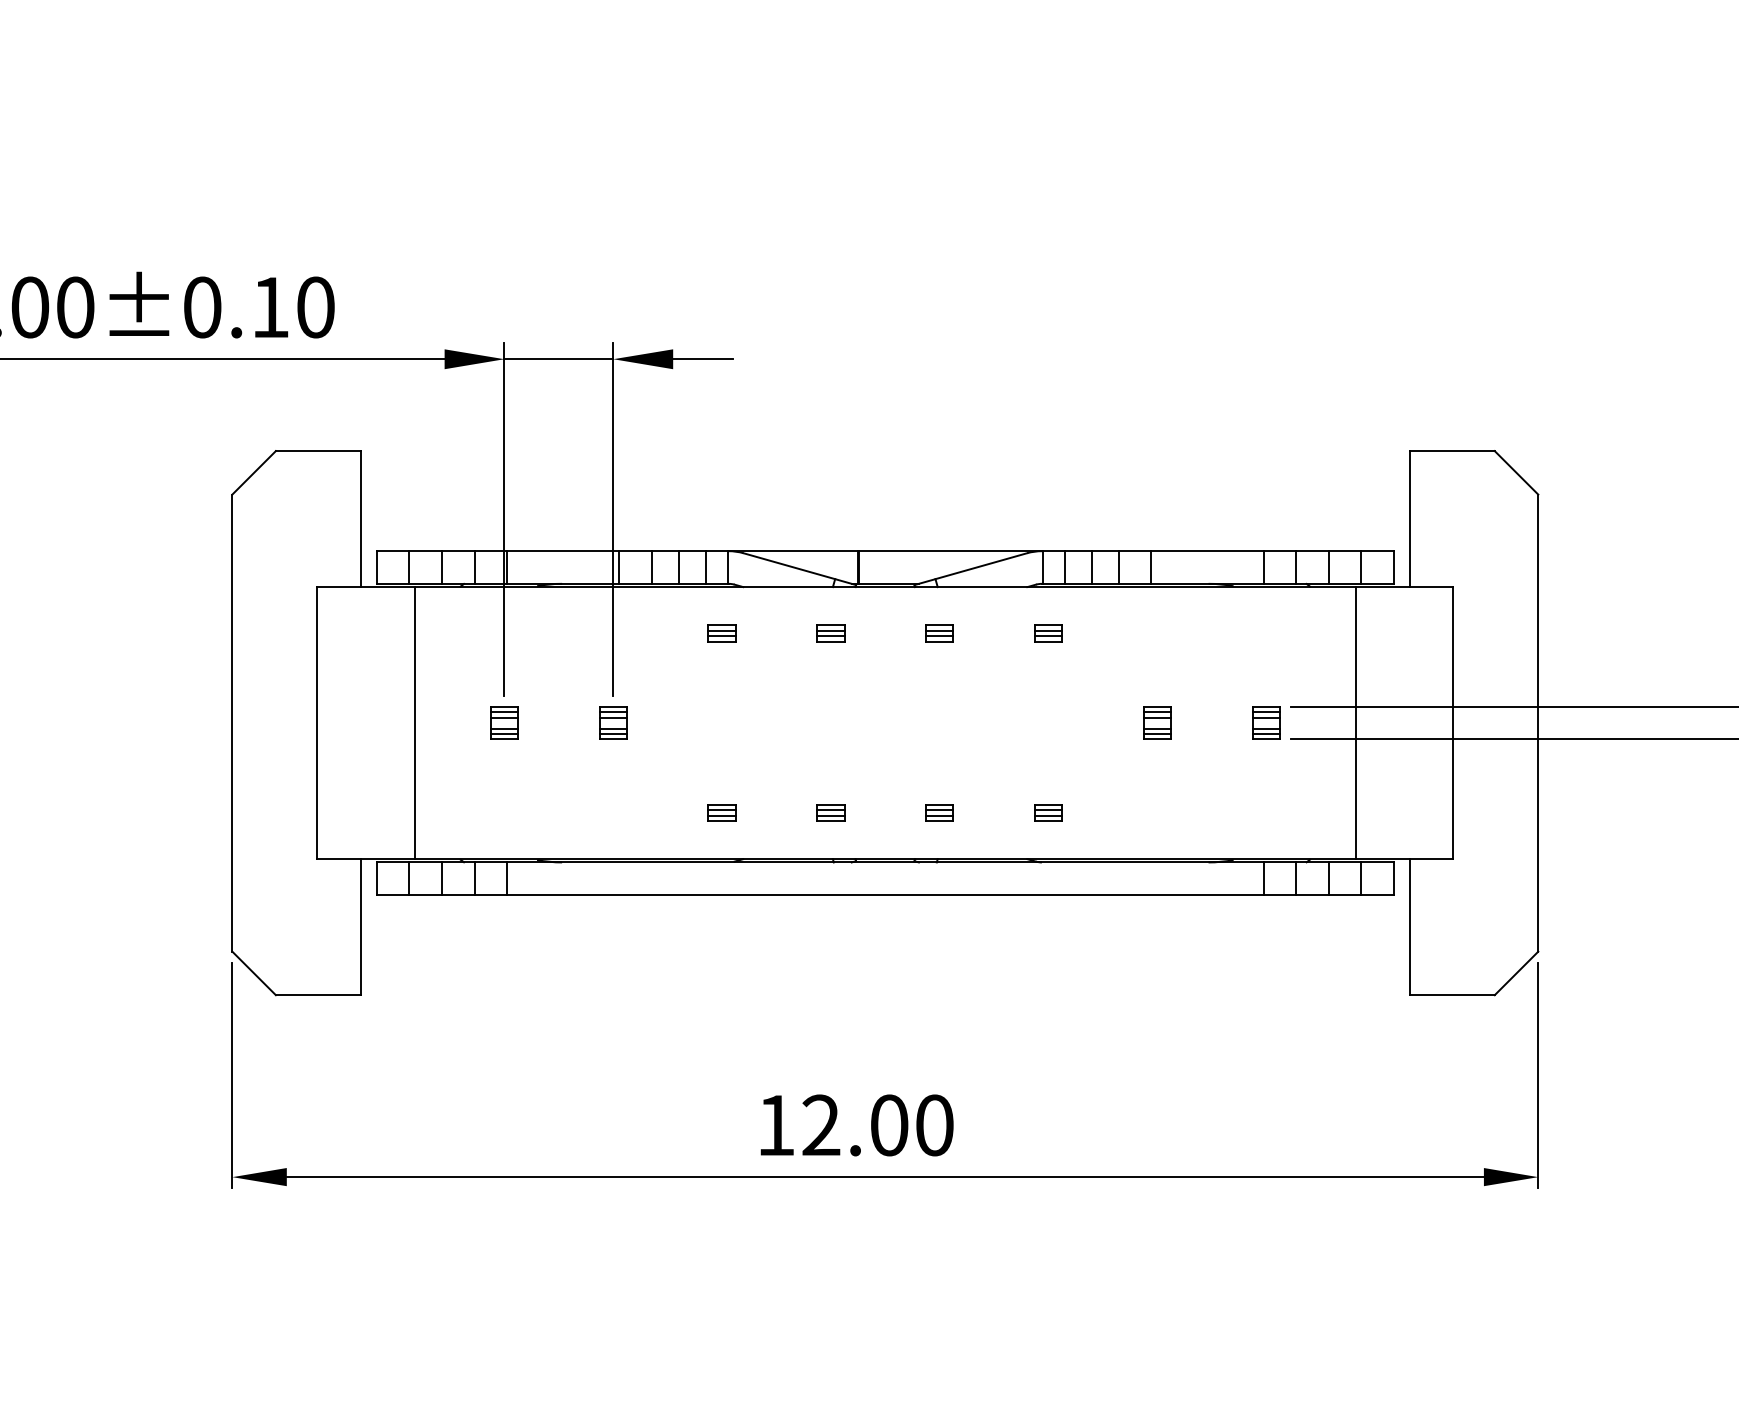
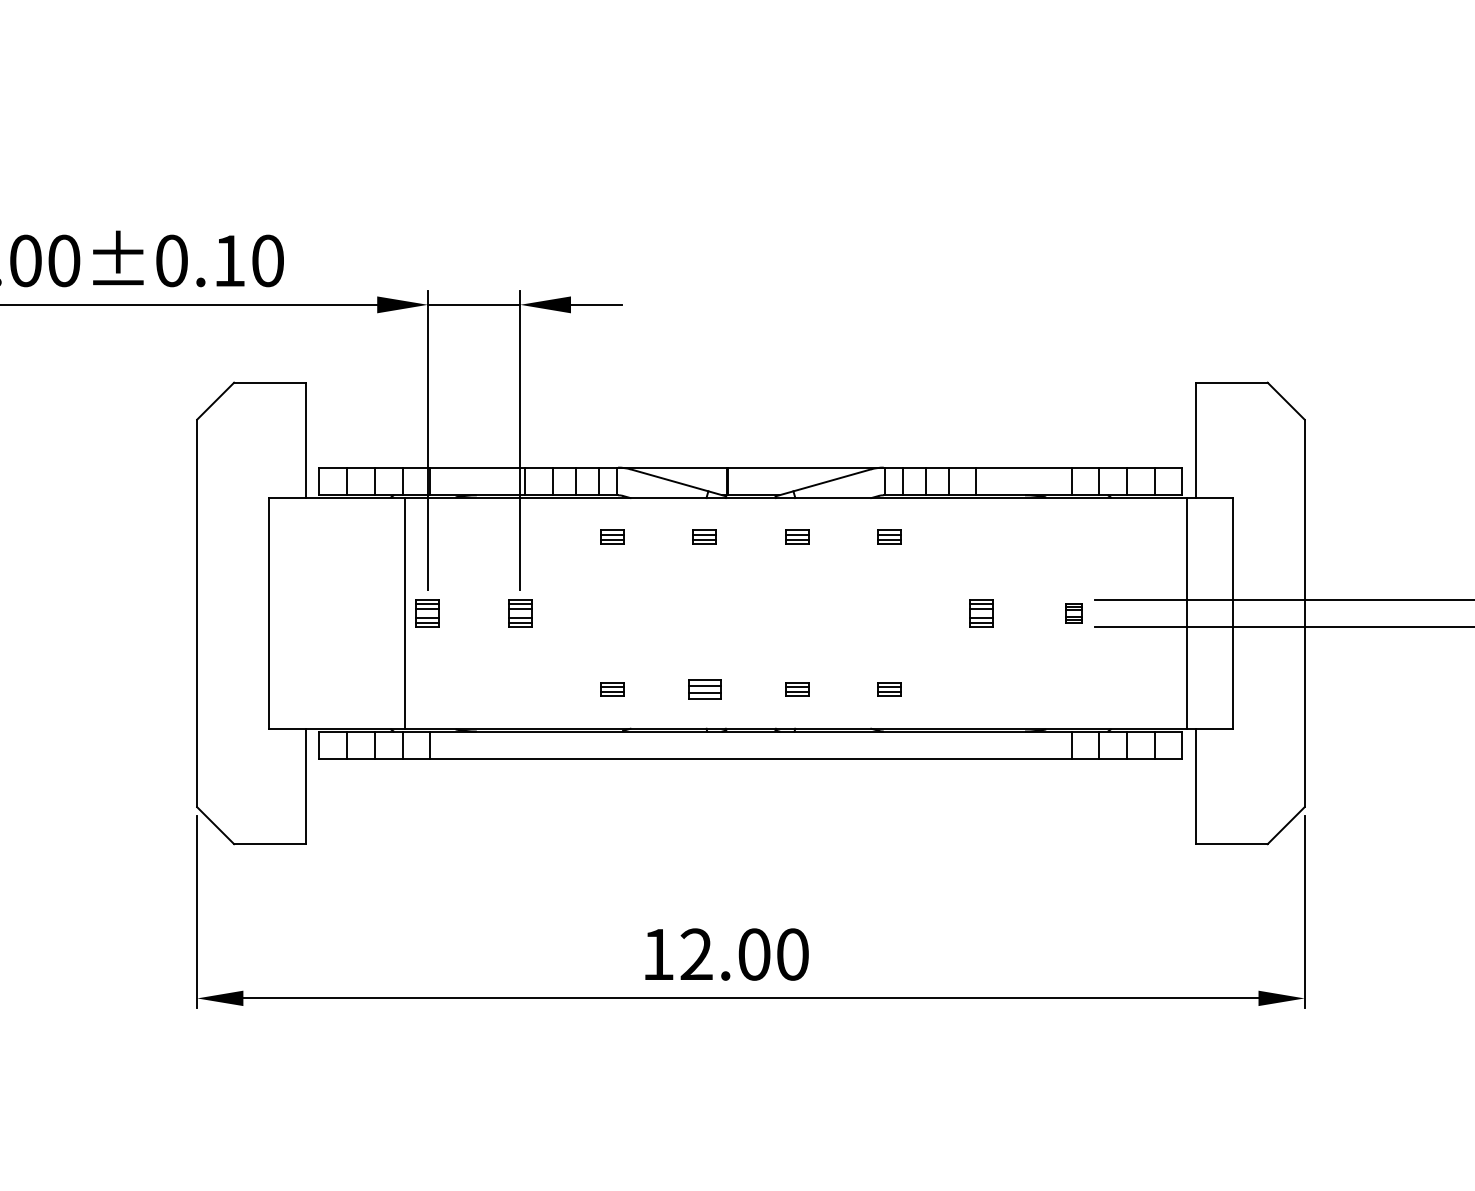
part: (1266, 722) -> (1074, 612), size x0.7
line: (414, 723) -> (405, 613), moved
line: (1355, 723) -> (1186, 613), moved
part: (830, 812) -> (704, 689), size x1.4

